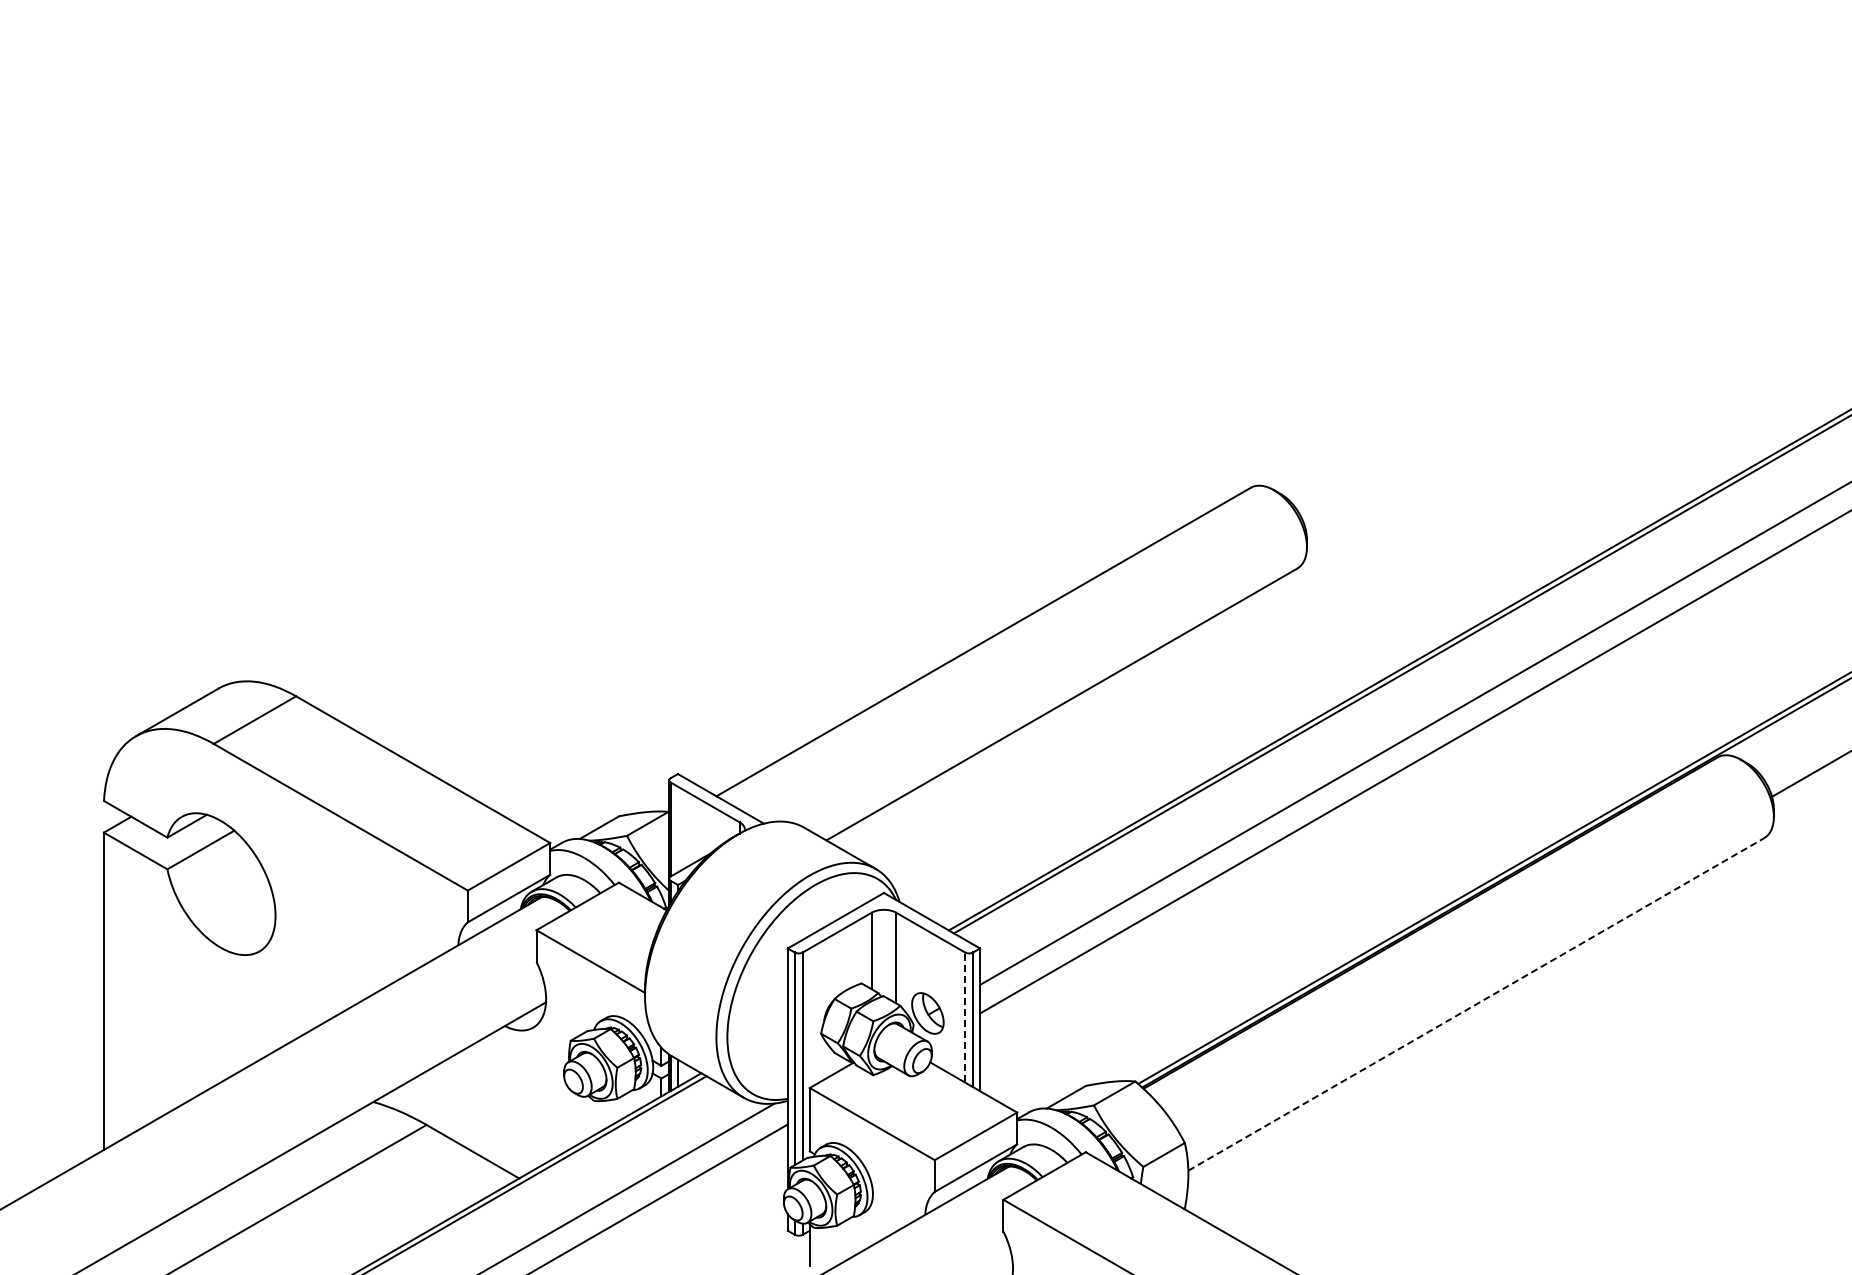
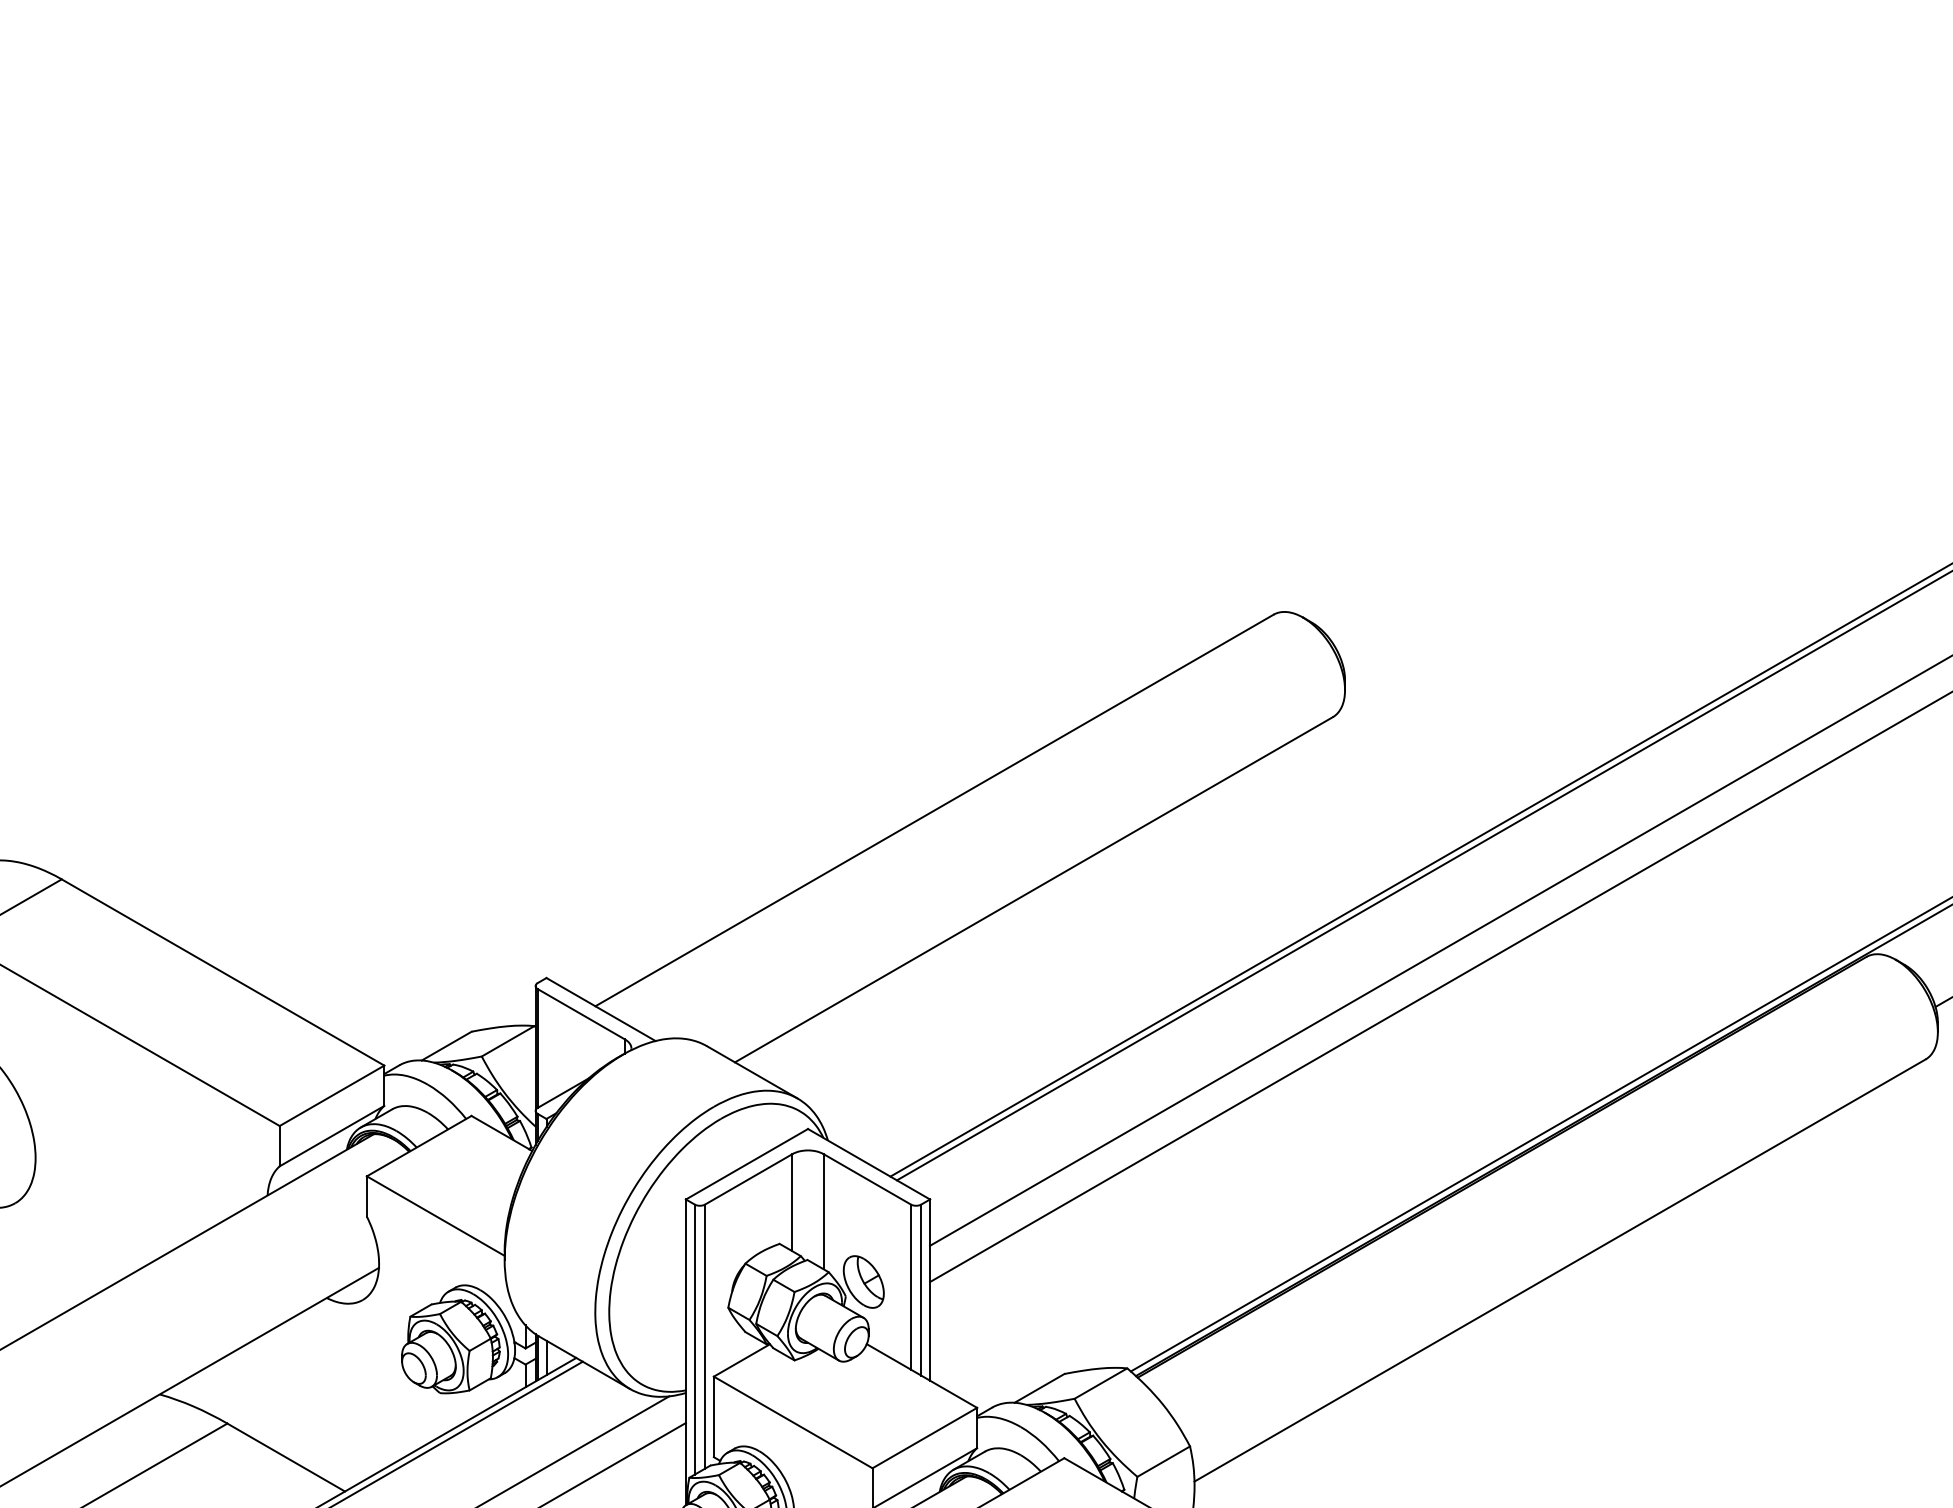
line: (1476, 1004) -> (1560, 1270), dashed -> solid
line: (964, 1016) -> (910, 1285), dashed -> solid

